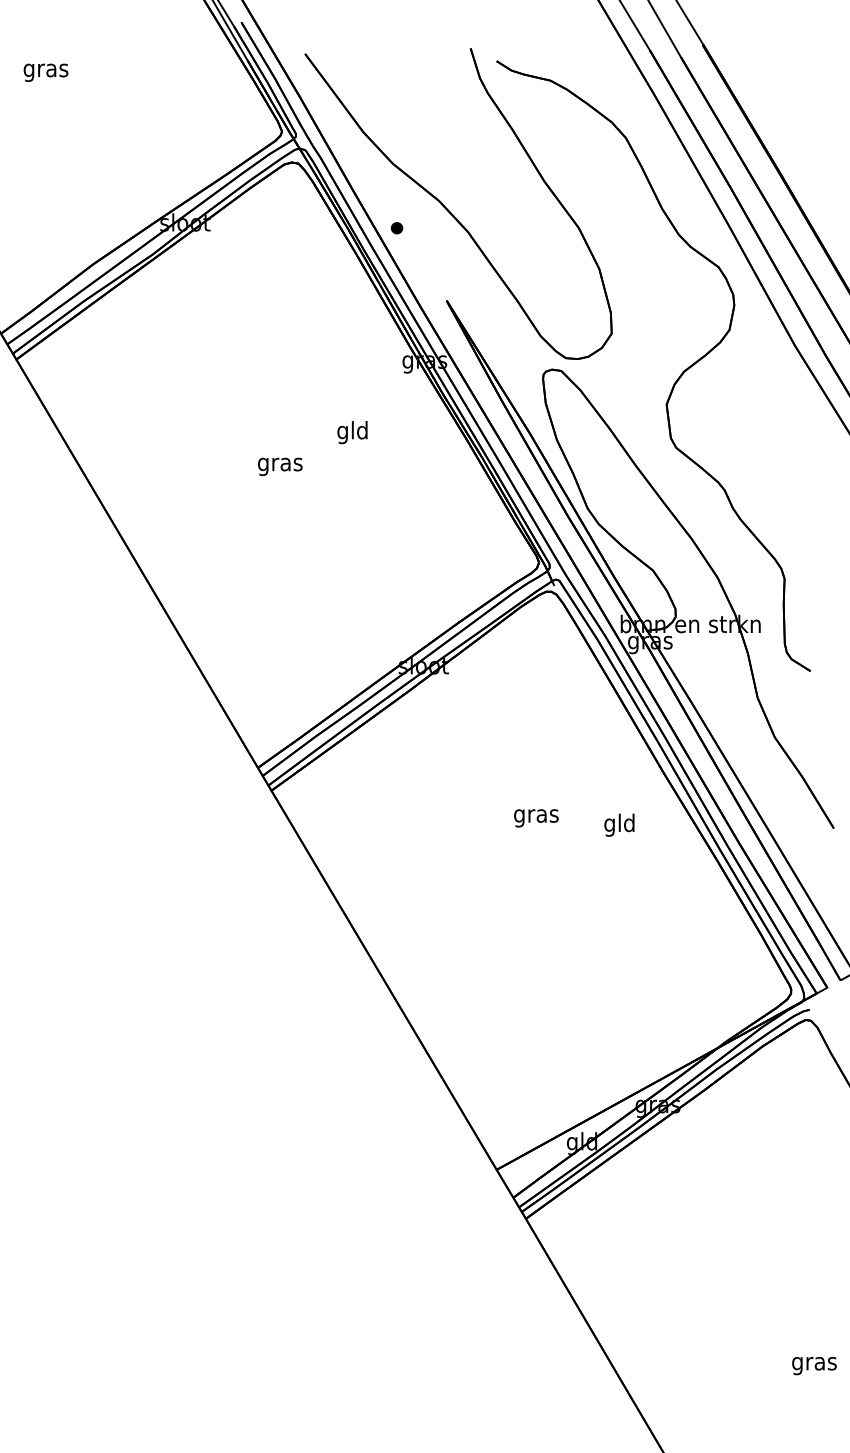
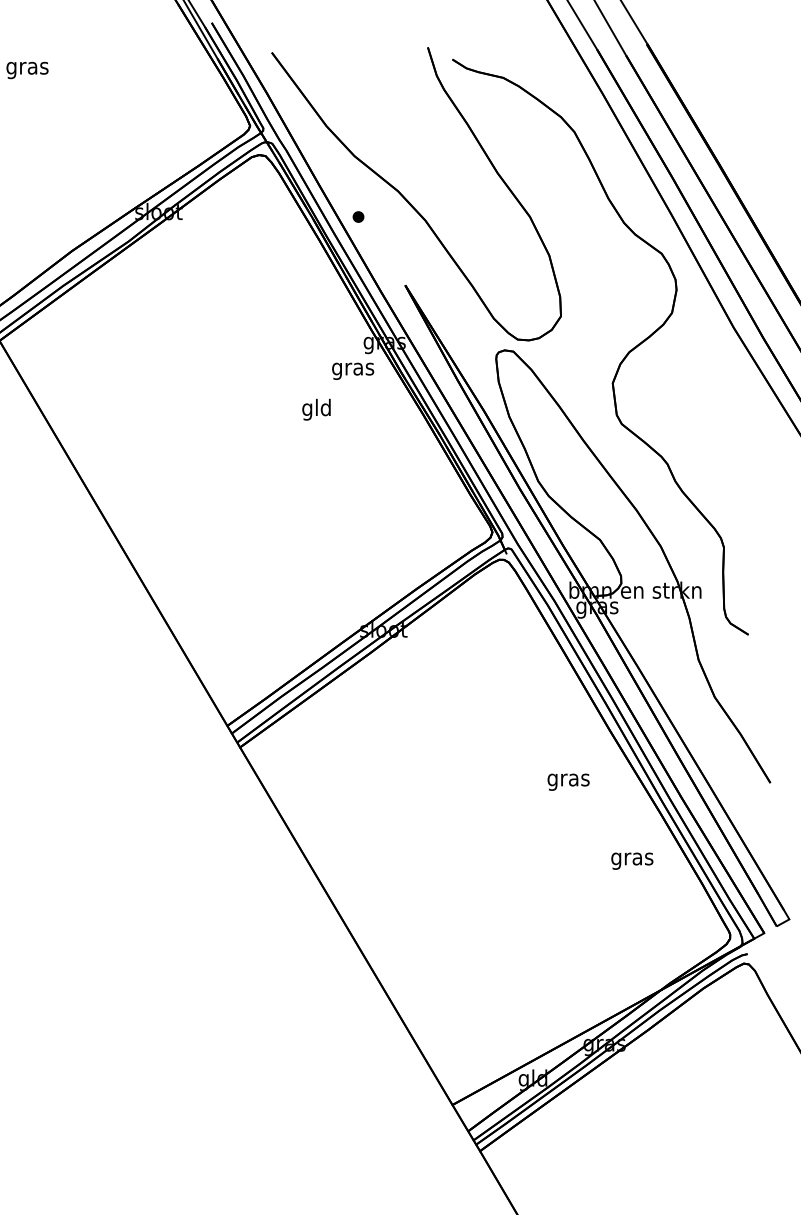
text: (280, 466) -> (353, 370), moved
text: (536, 818) -> (632, 861), moved
text: (619, 824) -> (568, 779), gld -> gras

